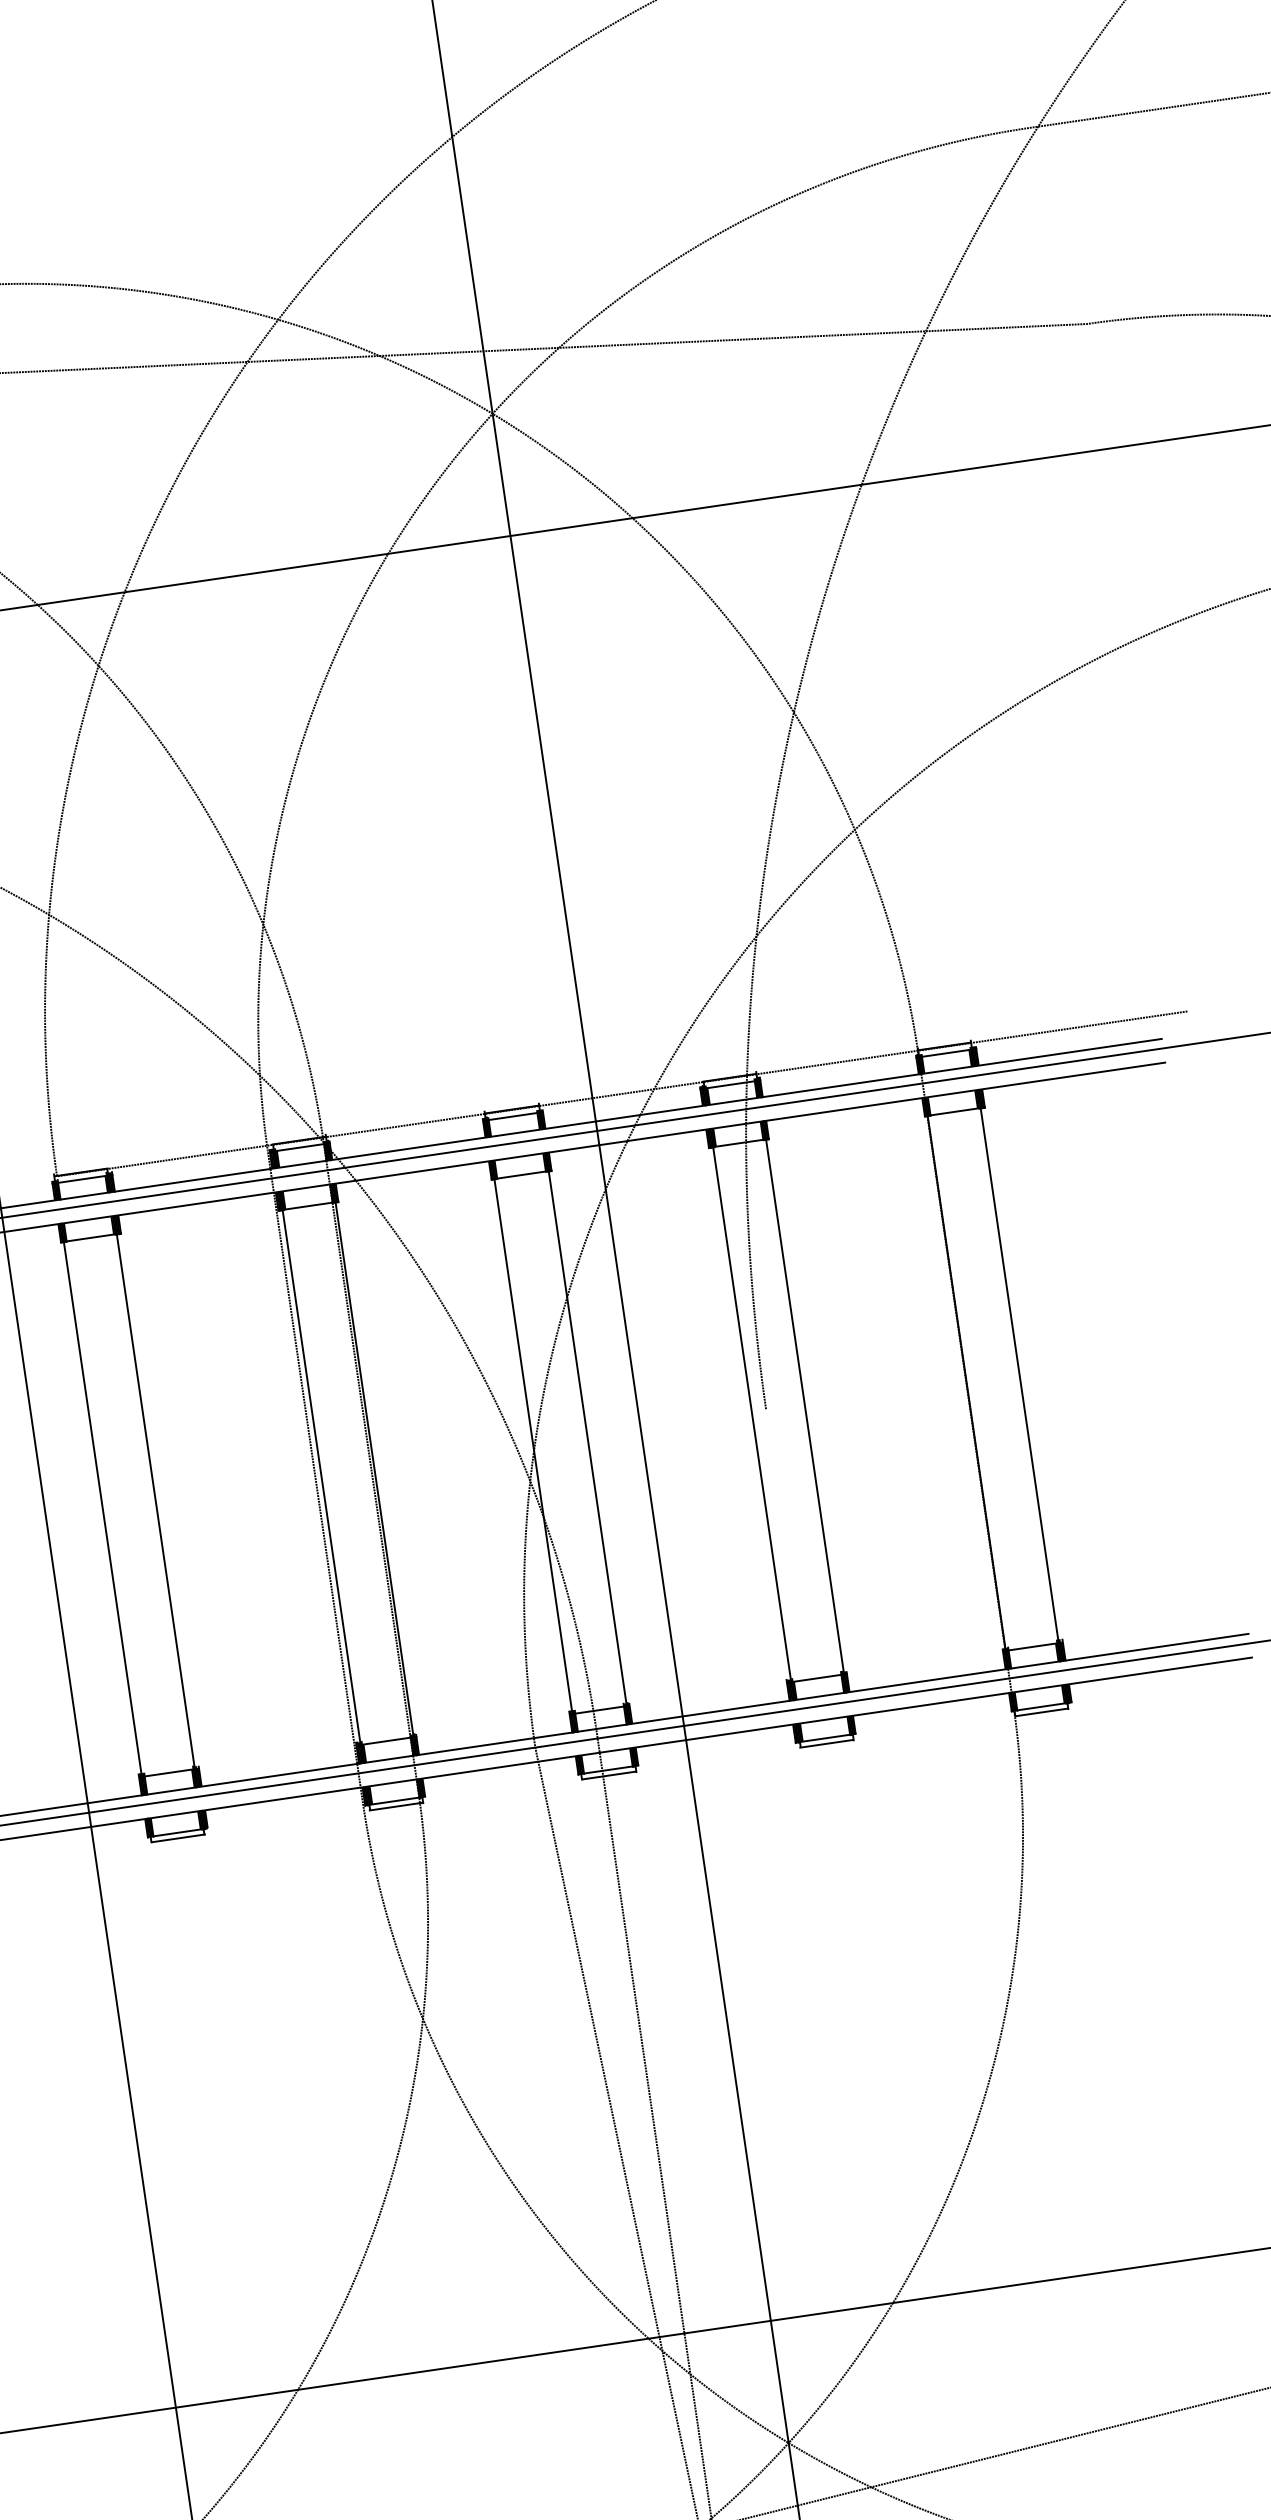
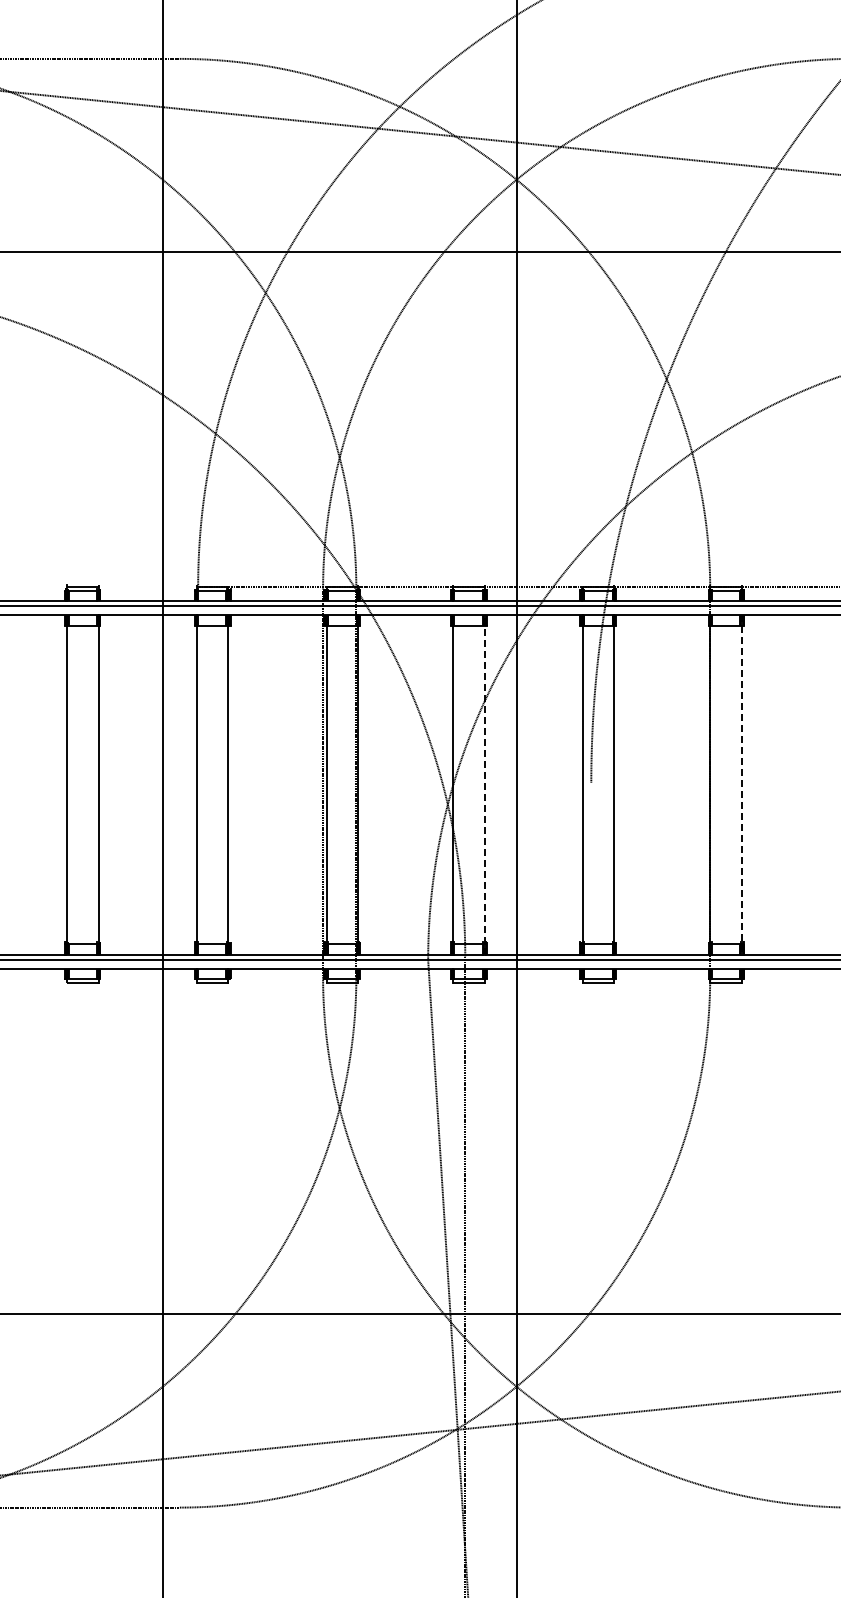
line: (1019, 1375) -> (741, 784), solid -> dashed
line: (586, 1438) -> (484, 784), solid -> dashed

